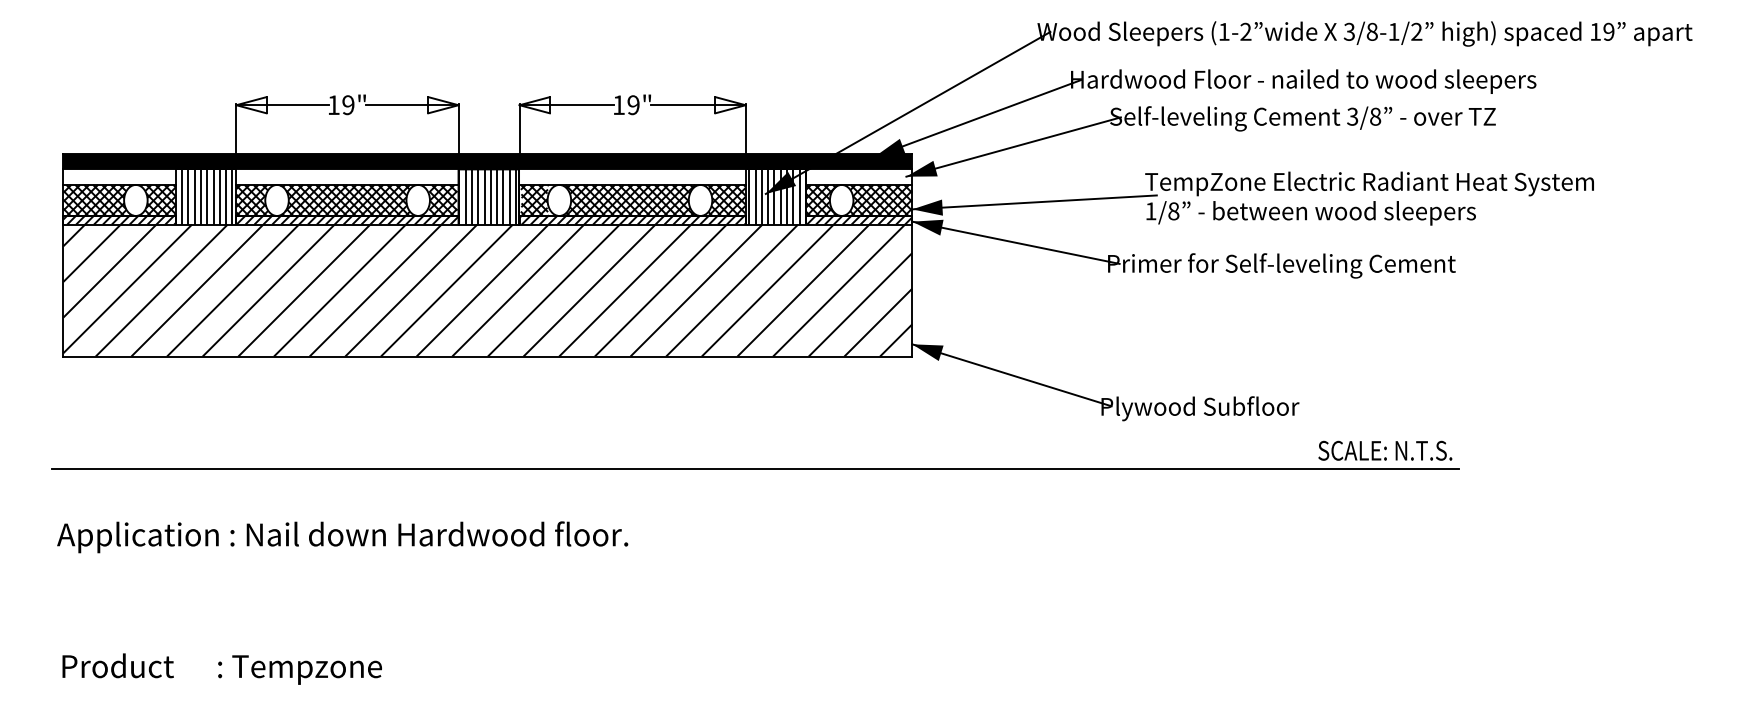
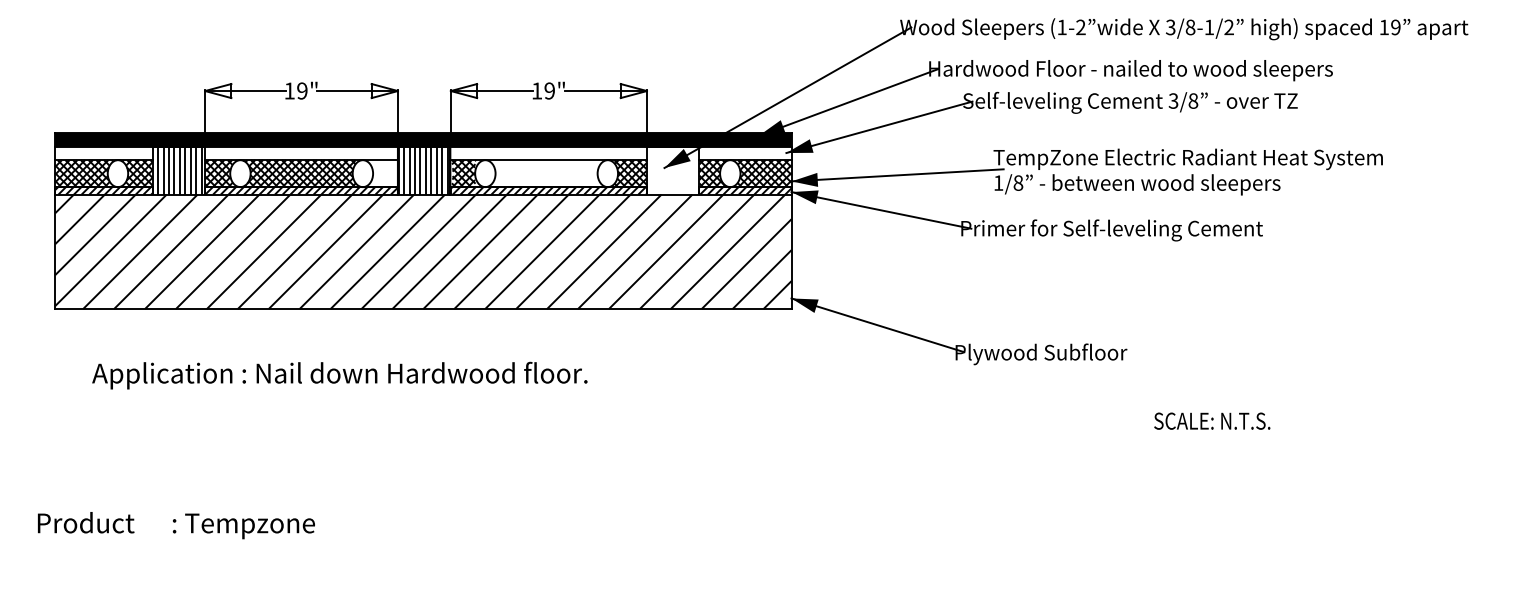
hatch: (777, 196) -> (674, 170), removed
hatch: (443, 199) -> (384, 172), removed
hatch: (629, 199) -> (546, 172), removed
text: (1385, 450) -> (1212, 420), moved
line: (755, 469) -> (655, 407), removed
text: (342, 537) -> (339, 375), moved
text: (221, 668) -> (175, 525), moved

